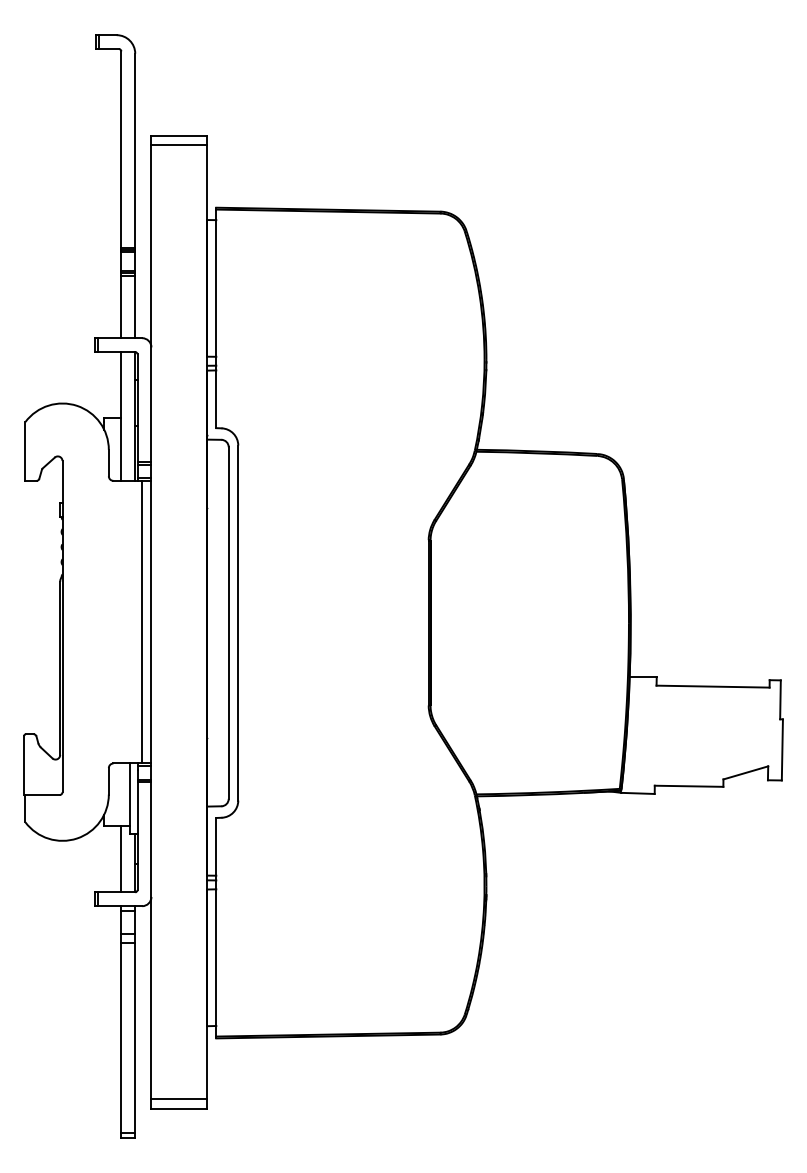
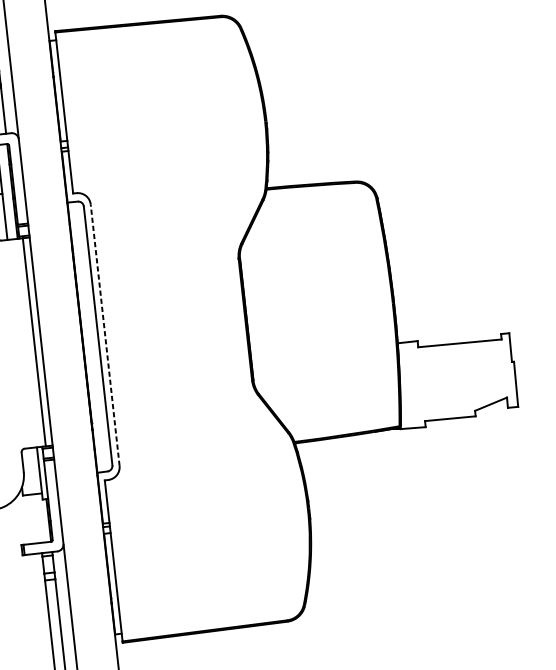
line: (238, 622) -> (105, 334), solid -> dashed
line: (121, 859) -> (38, 518), removed

